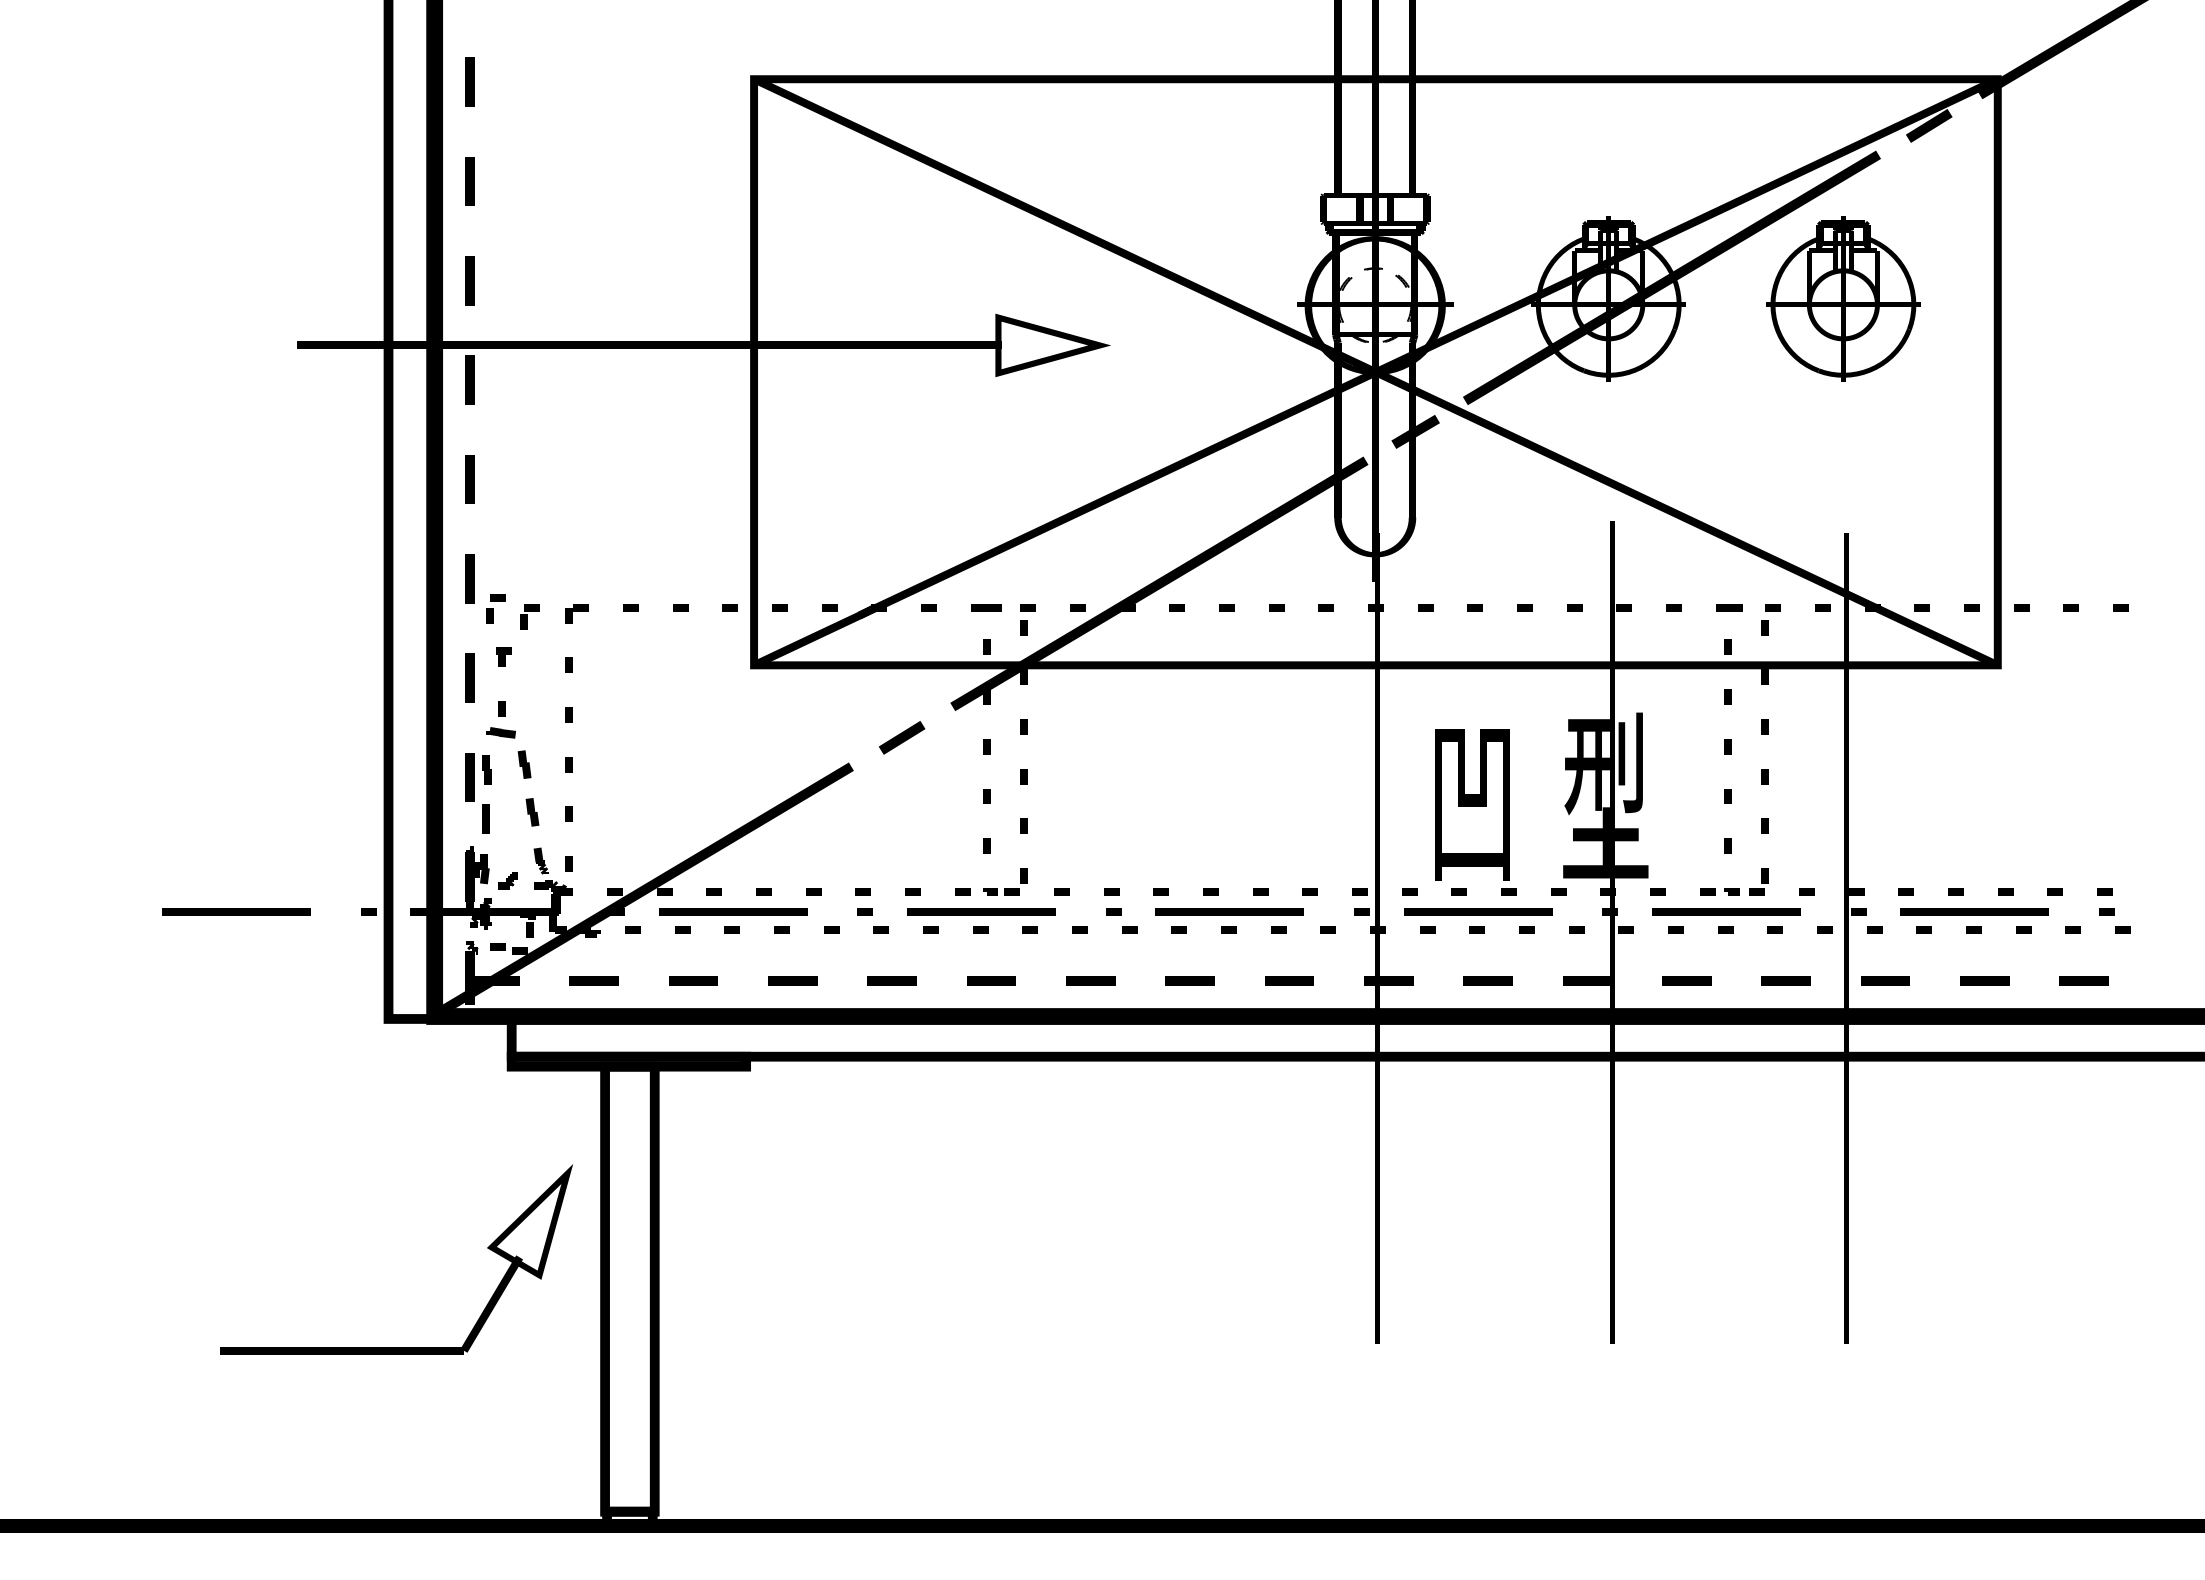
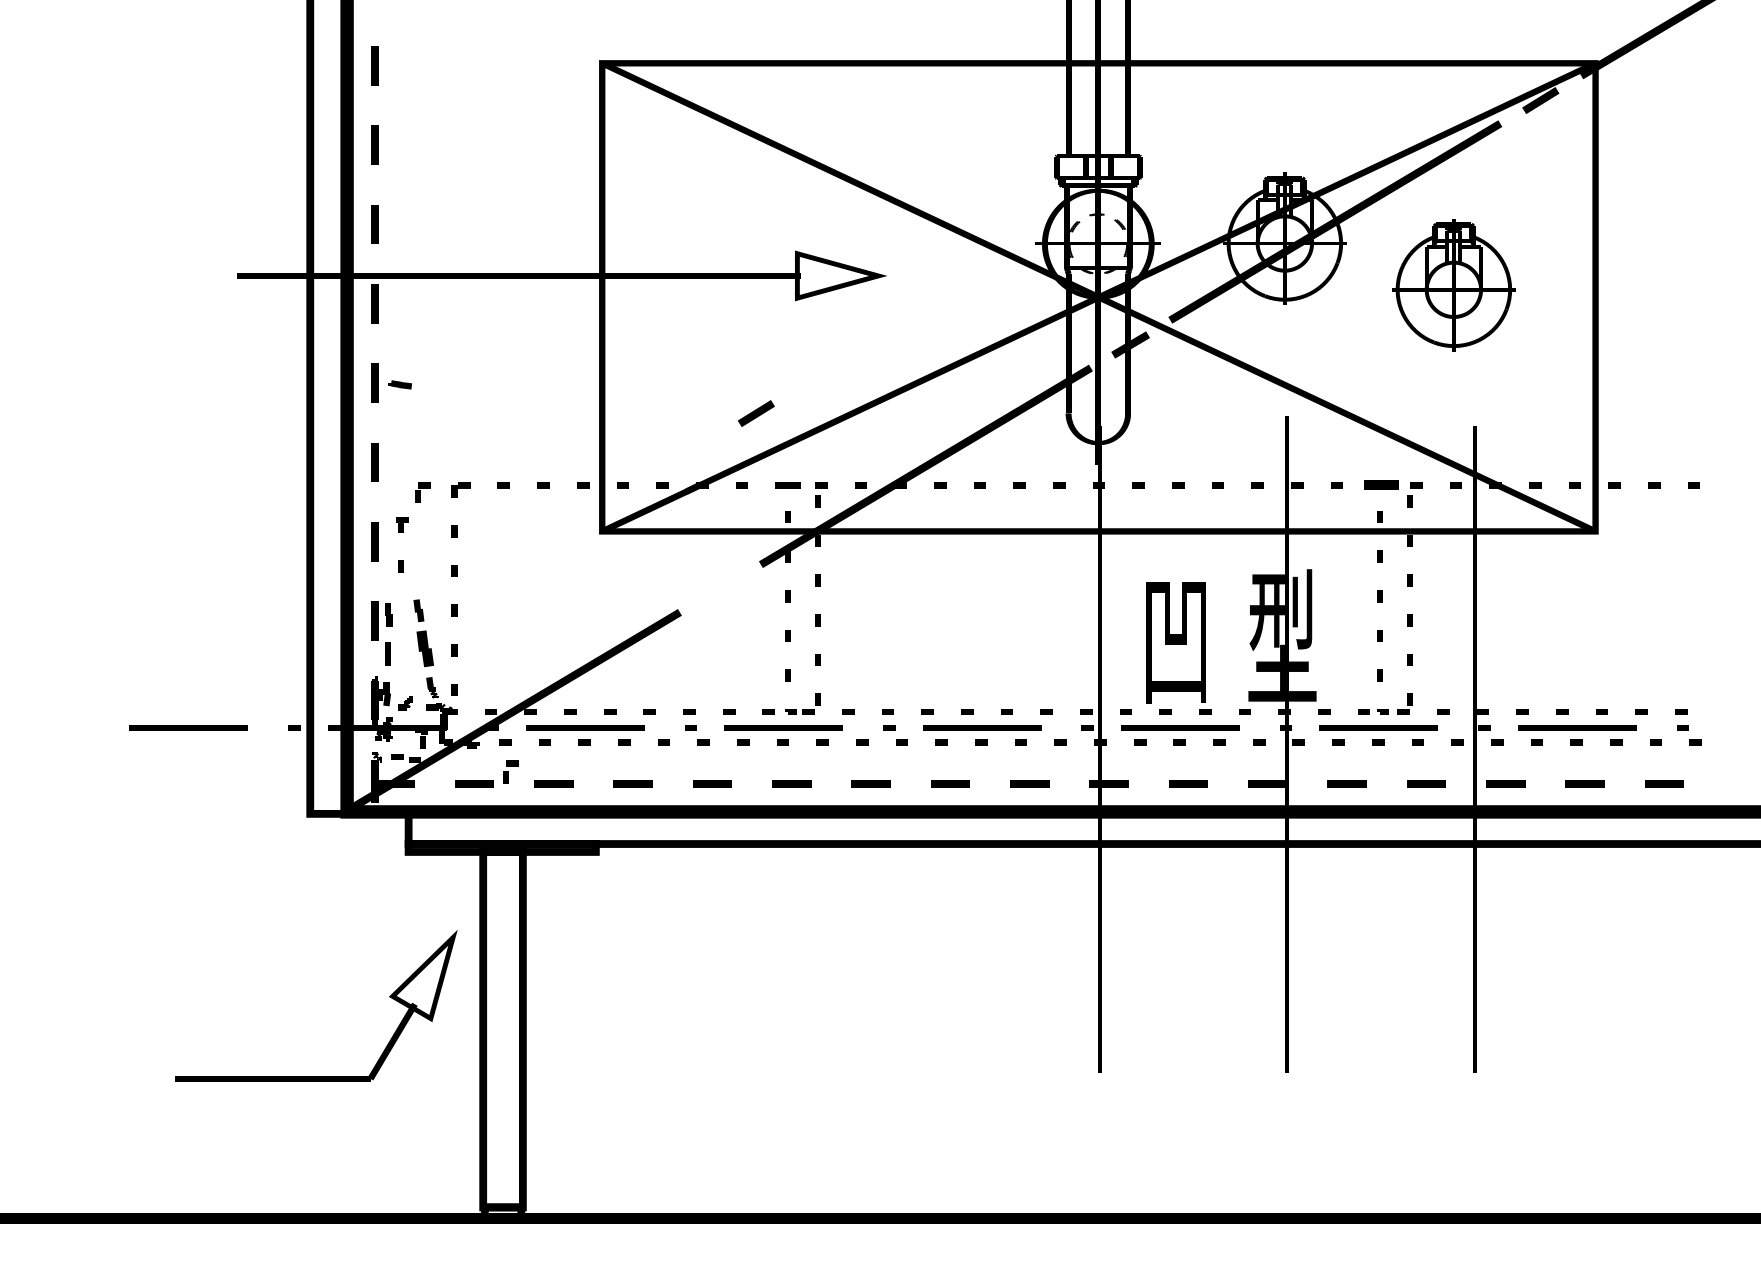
part: (1843, 298) -> (1453, 284), moved
part: (1729, 607) -> (1381, 485), size x1.6
part: (495, 608) -> (510, 771), moved
part: (500, 732) -> (399, 384), moved
line: (902, 737) -> (756, 413), moved
part: (532, 812) -> (425, 648), size x1.6

